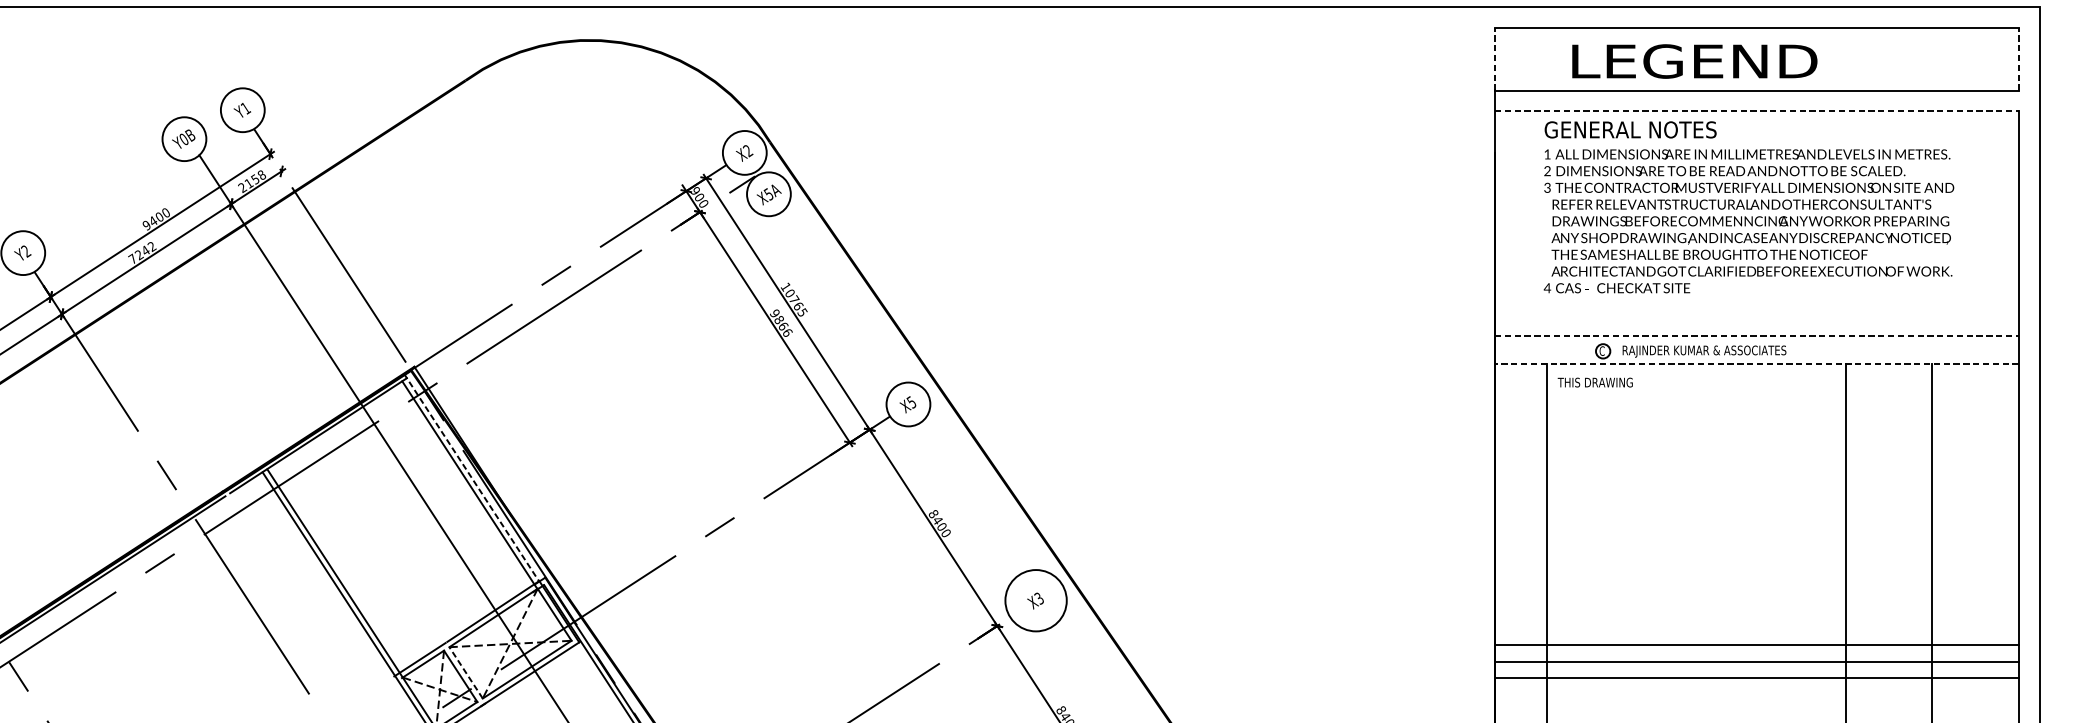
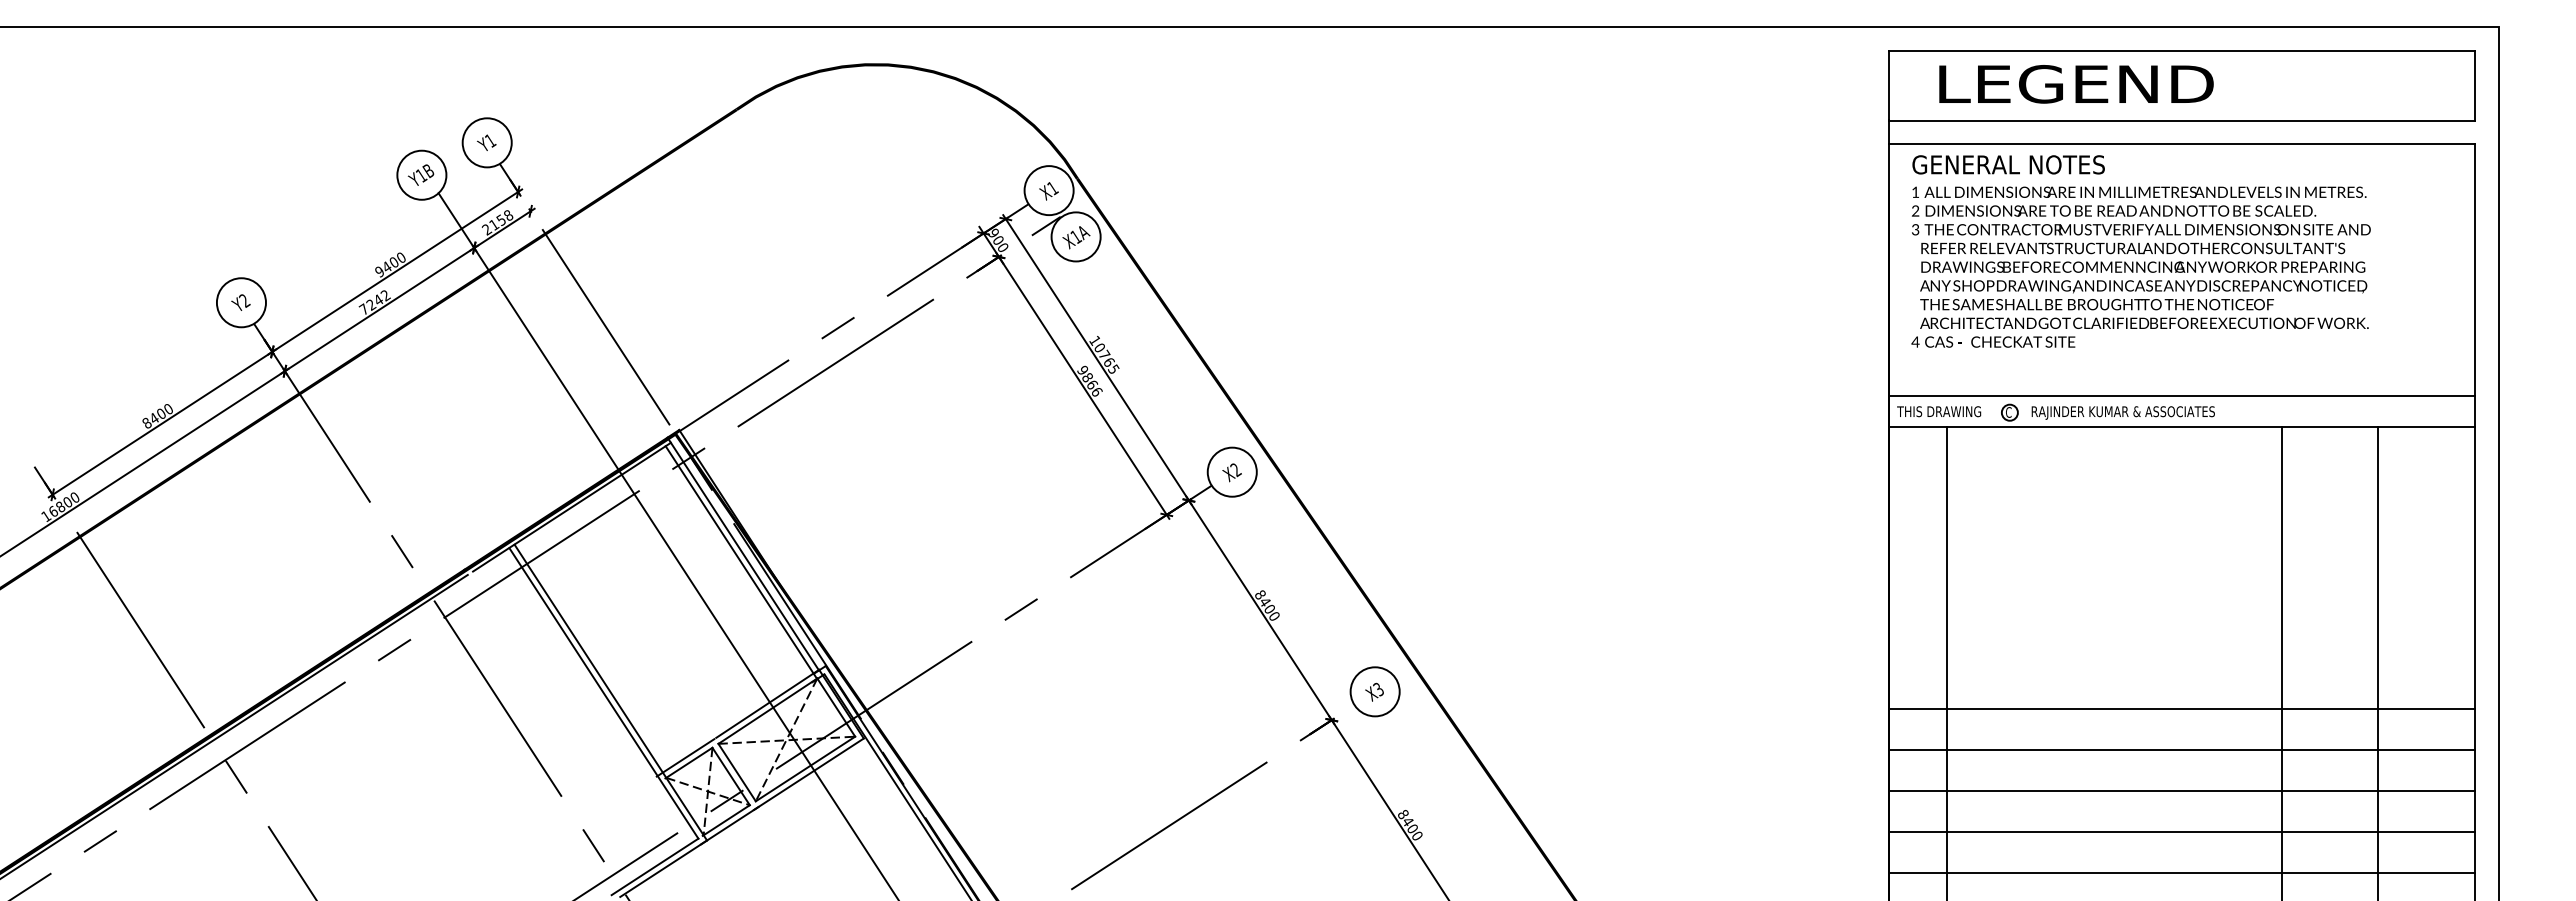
line: (1494, 59) -> (1888, 85), dashed -> solid
line: (2018, 59) -> (2474, 85), dashed -> solid
text: (1694, 61) -> (2076, 84), moved
line: (1757, 111) -> (2182, 144), dashed -> solid
text: (184, 139) -> (421, 175), Y0B -> Y1B
text: (747, 151) -> (1052, 188), X2 -> X1
text: (769, 194) -> (1076, 237), X5A -> X1A
text: (1748, 207) -> (2140, 251), moved
line: (1757, 335) -> (2182, 395), dashed -> solid
line: (1756, 364) -> (2181, 427), dashed -> solid
text: (1595, 382) -> (1939, 411), moved
text: (911, 402) -> (1235, 470), X5 -> X2
line: (471, 478) -> (743, 554), dashed -> solid
circle: (1035, 600) -> (1374, 691), size x0.71
line: (1756, 645) -> (2181, 709), moved
line: (1756, 662) -> (2181, 791), moved
line: (465, 672) -> (736, 772), dashed -> solid
line: (1756, 678) -> (2181, 750), moved

